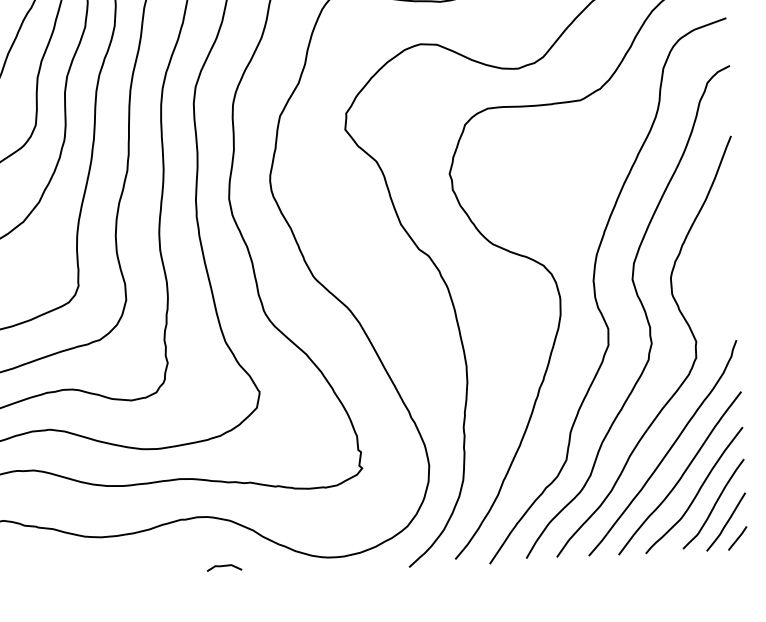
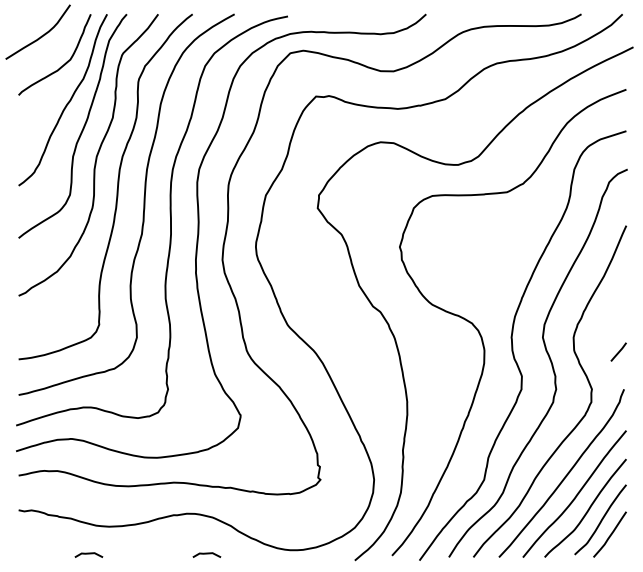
line: (737, 537) -> (618, 351), moved
line: (76, 573) -> (88, 554), added

